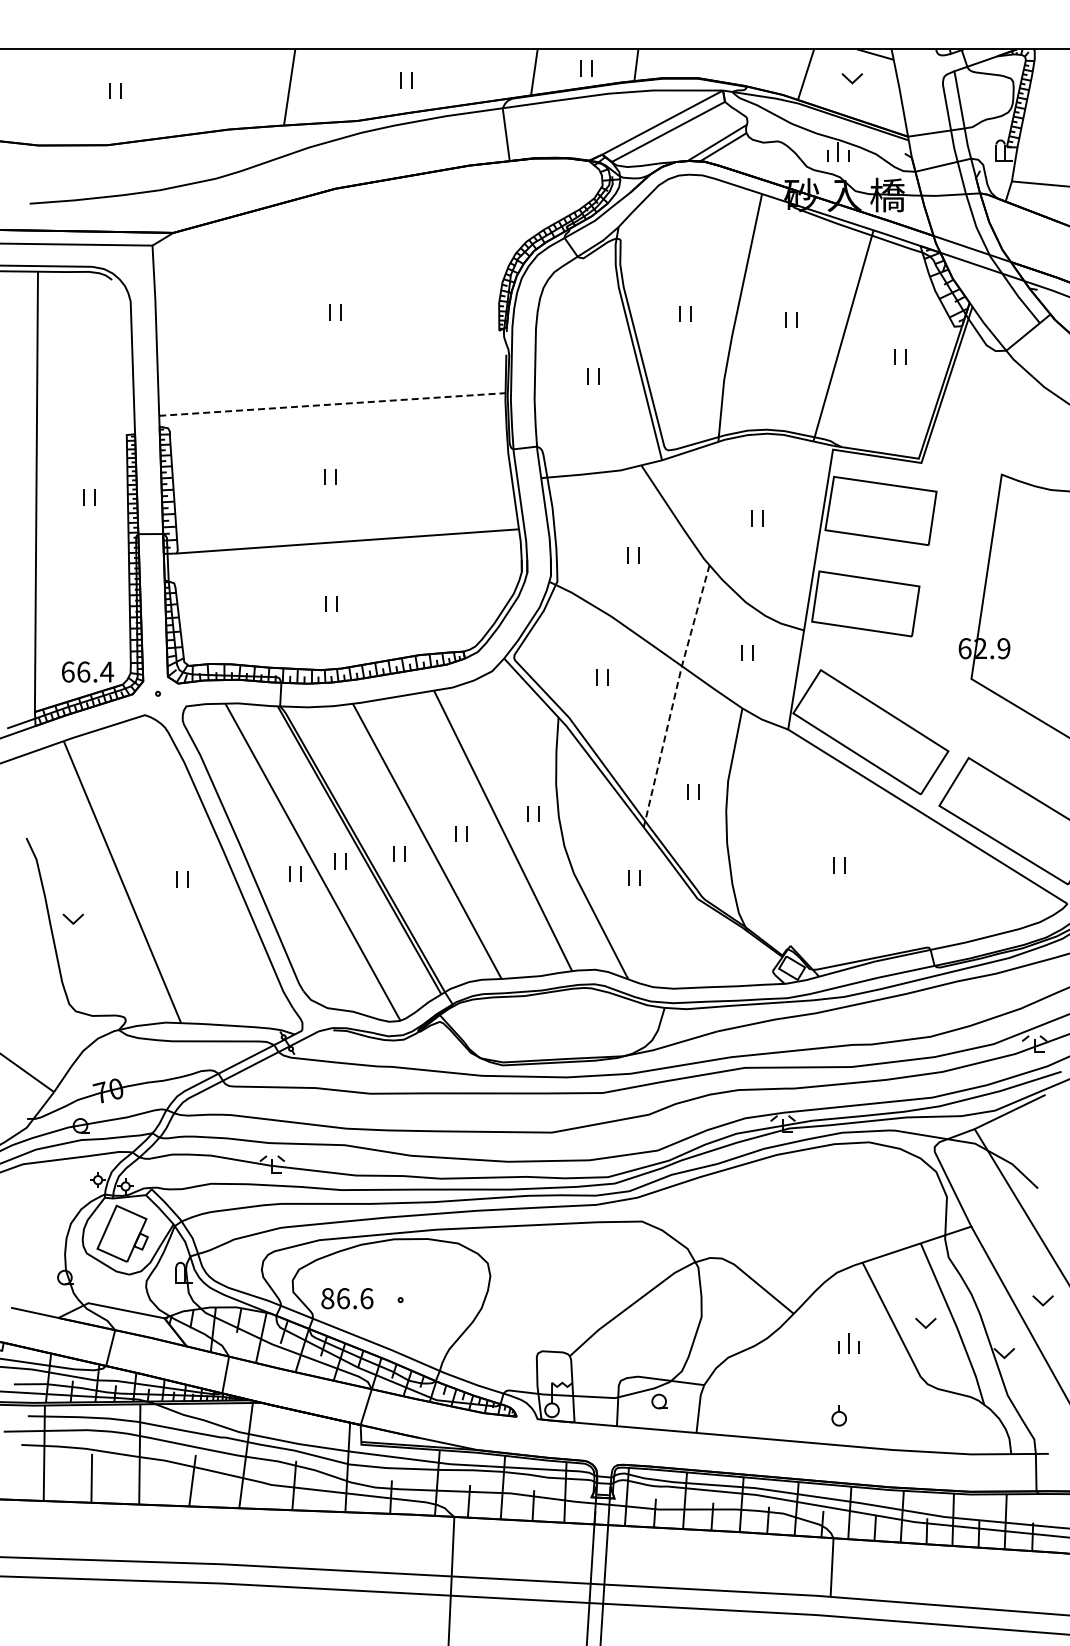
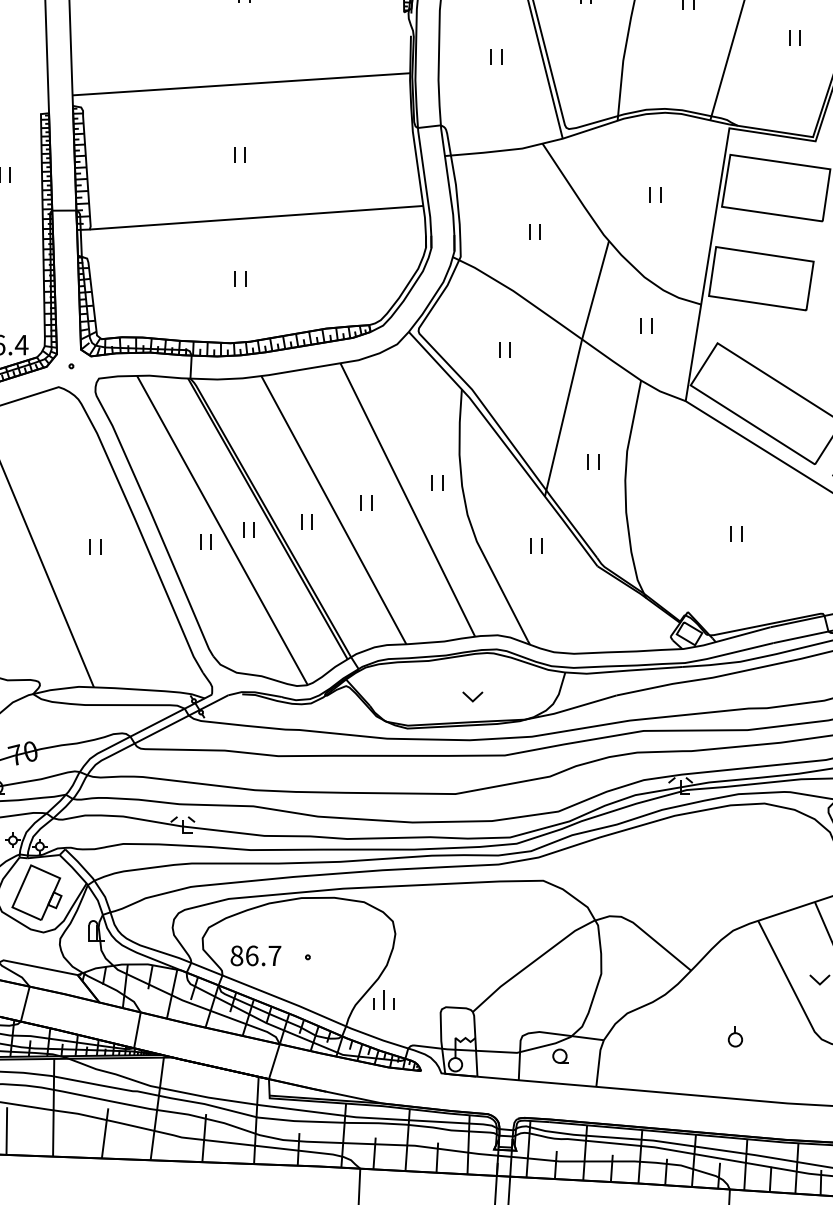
line: (332, 404) -> (241, 84), dashed -> solid
line: (674, 696) -> (574, 368), dashed -> solid
part: (569, 1032) -> (472, 696), added
text: (366, 1298) -> (274, 955), 86.6 -> 86.7
part: (848, 1343) -> (383, 999), moved
part: (838, 1415) -> (734, 1036), moved

